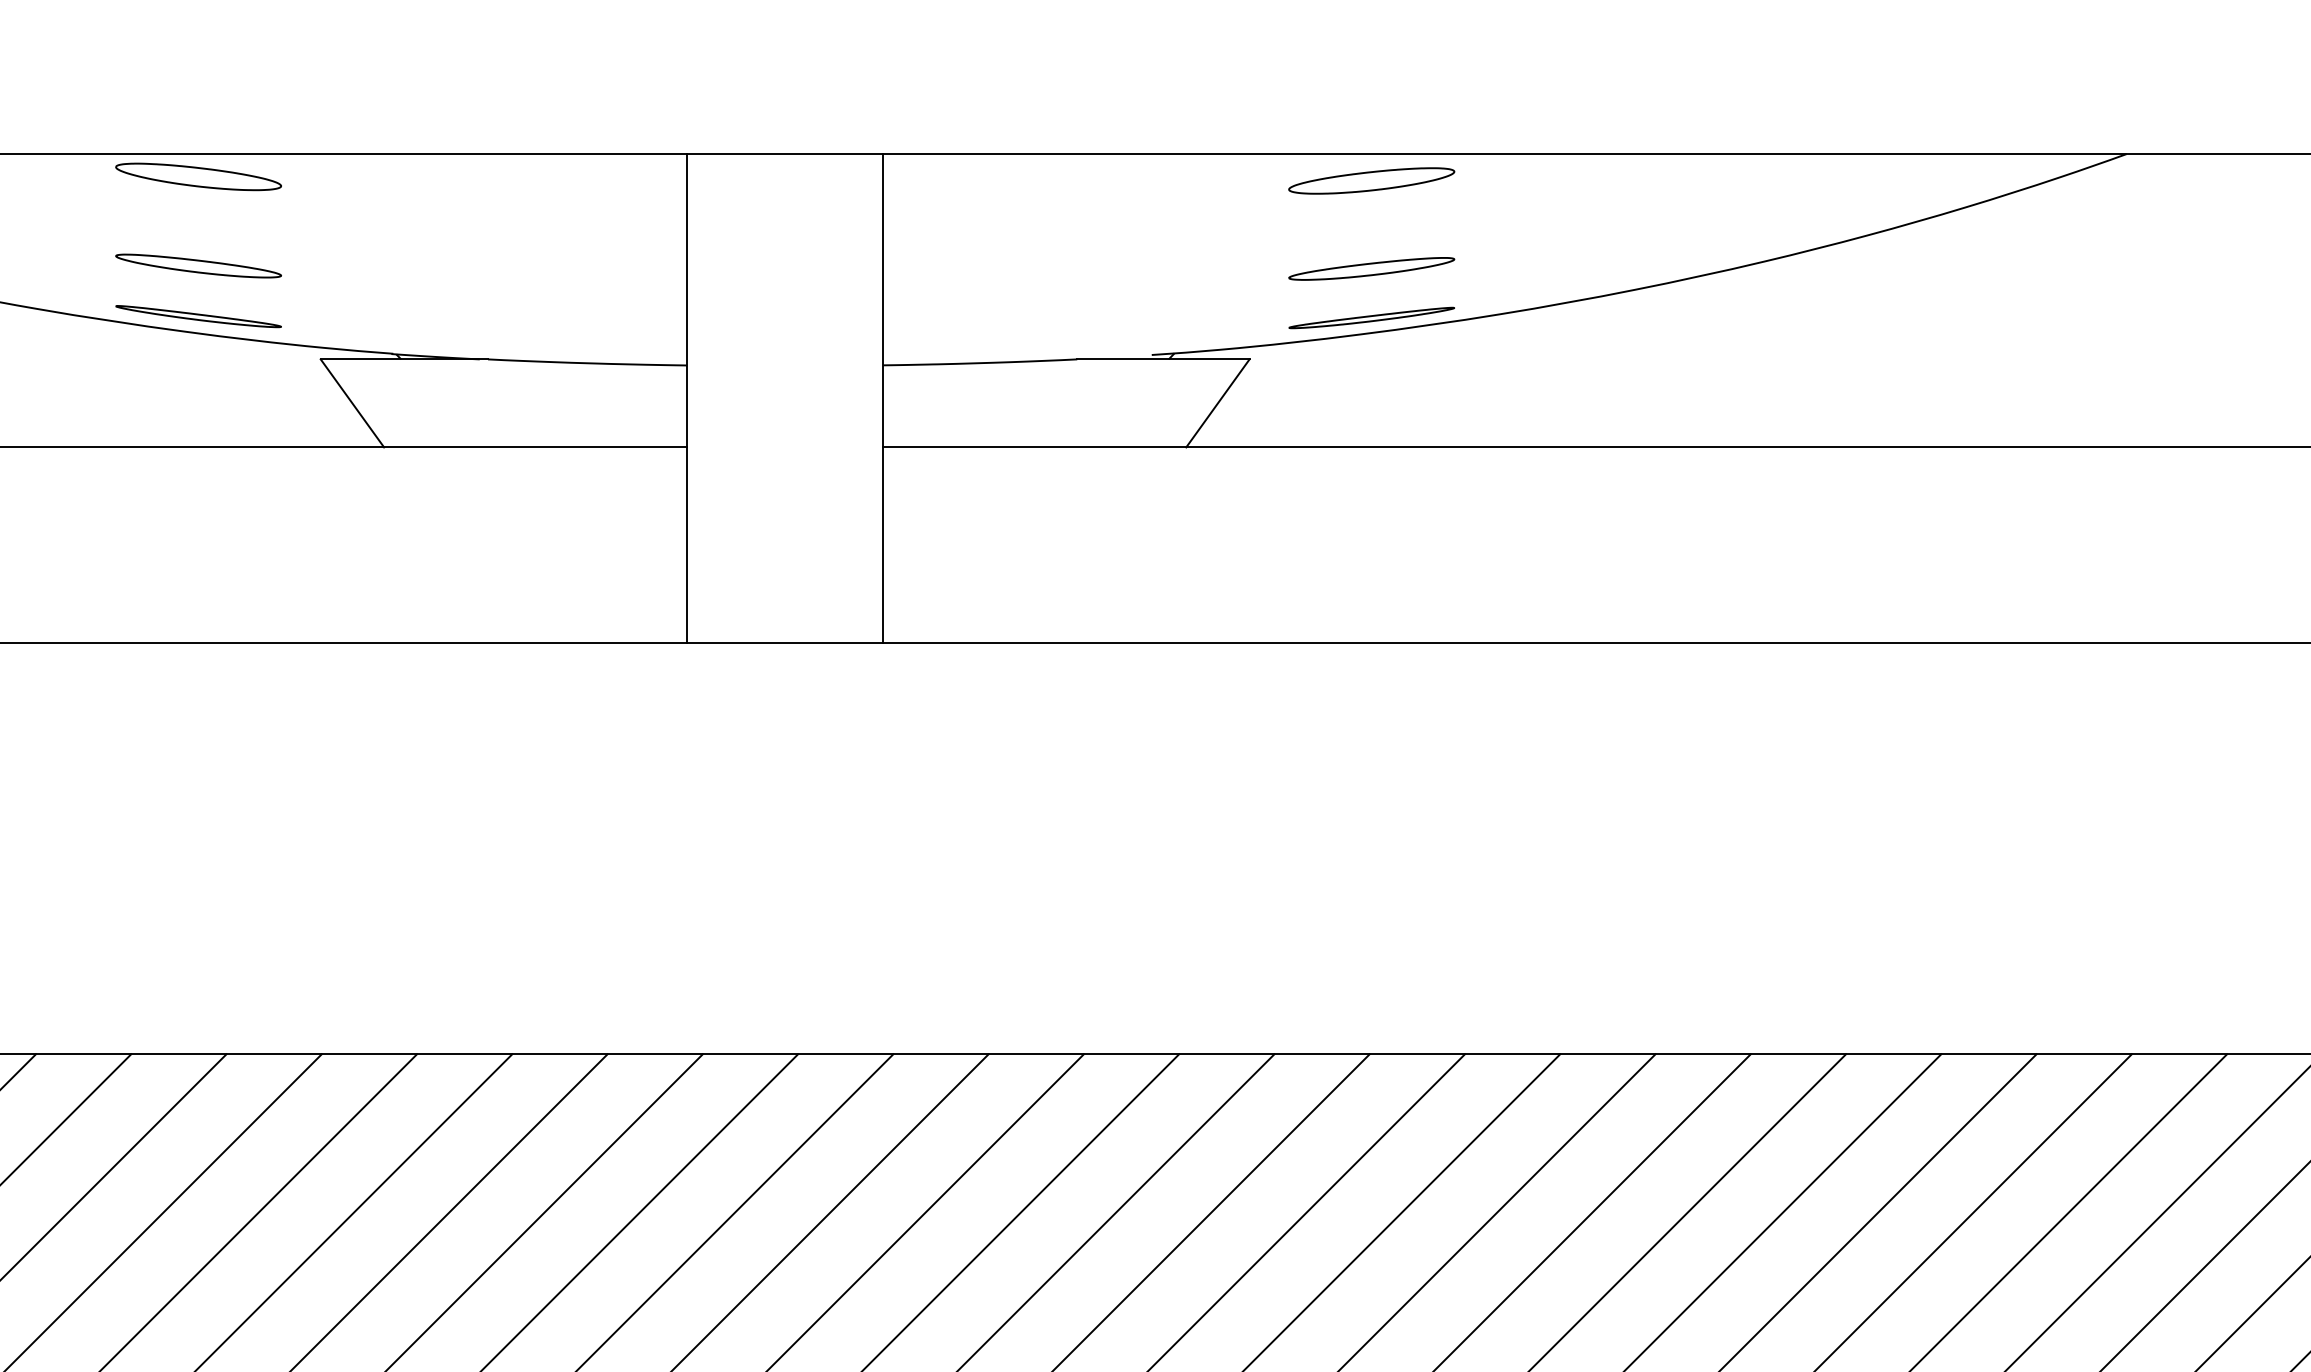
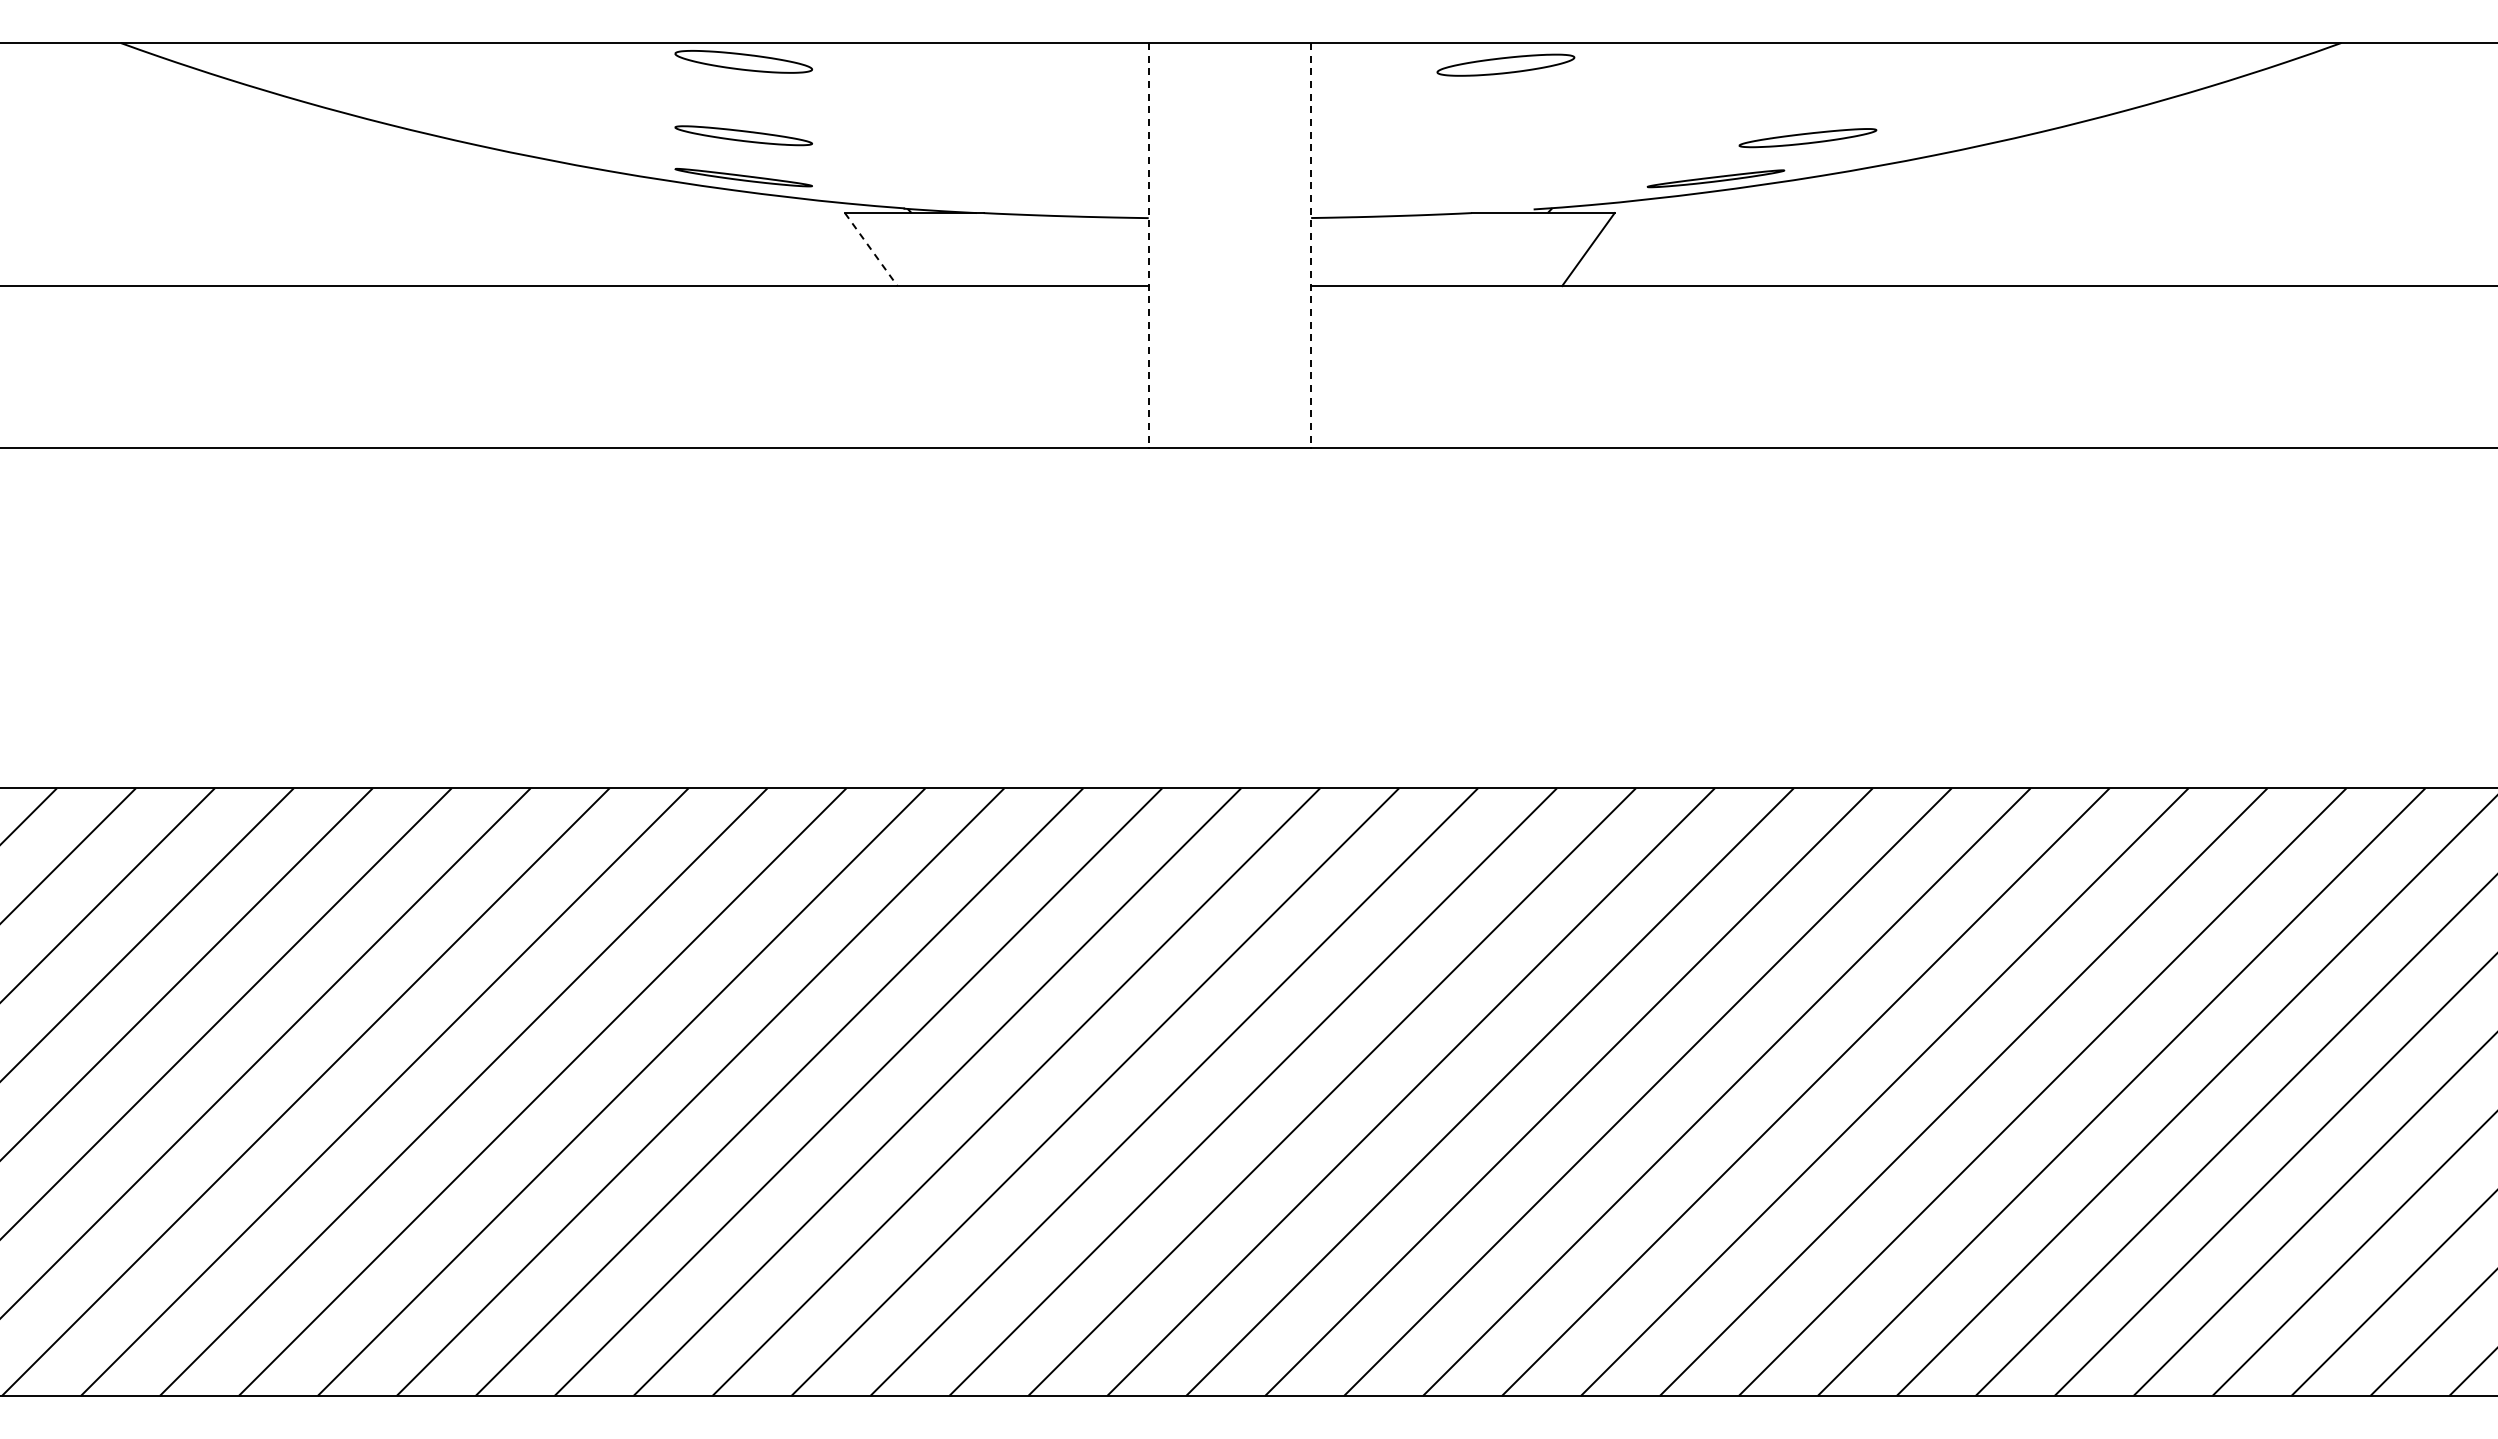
part: (1371, 180) -> (1505, 64), moved
part: (1371, 269) -> (1807, 138), moved
line: (687, 398) -> (1148, 245), solid -> dashed
line: (882, 398) -> (1310, 245), solid -> dashed
line: (352, 403) -> (871, 249), solid -> dashed

